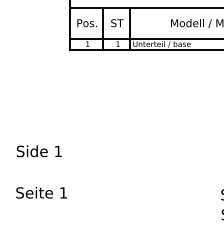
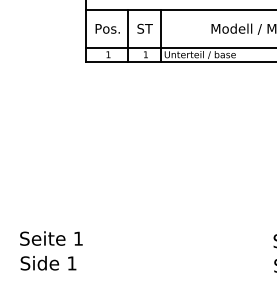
text: (39, 151) -> (48, 263), moved

